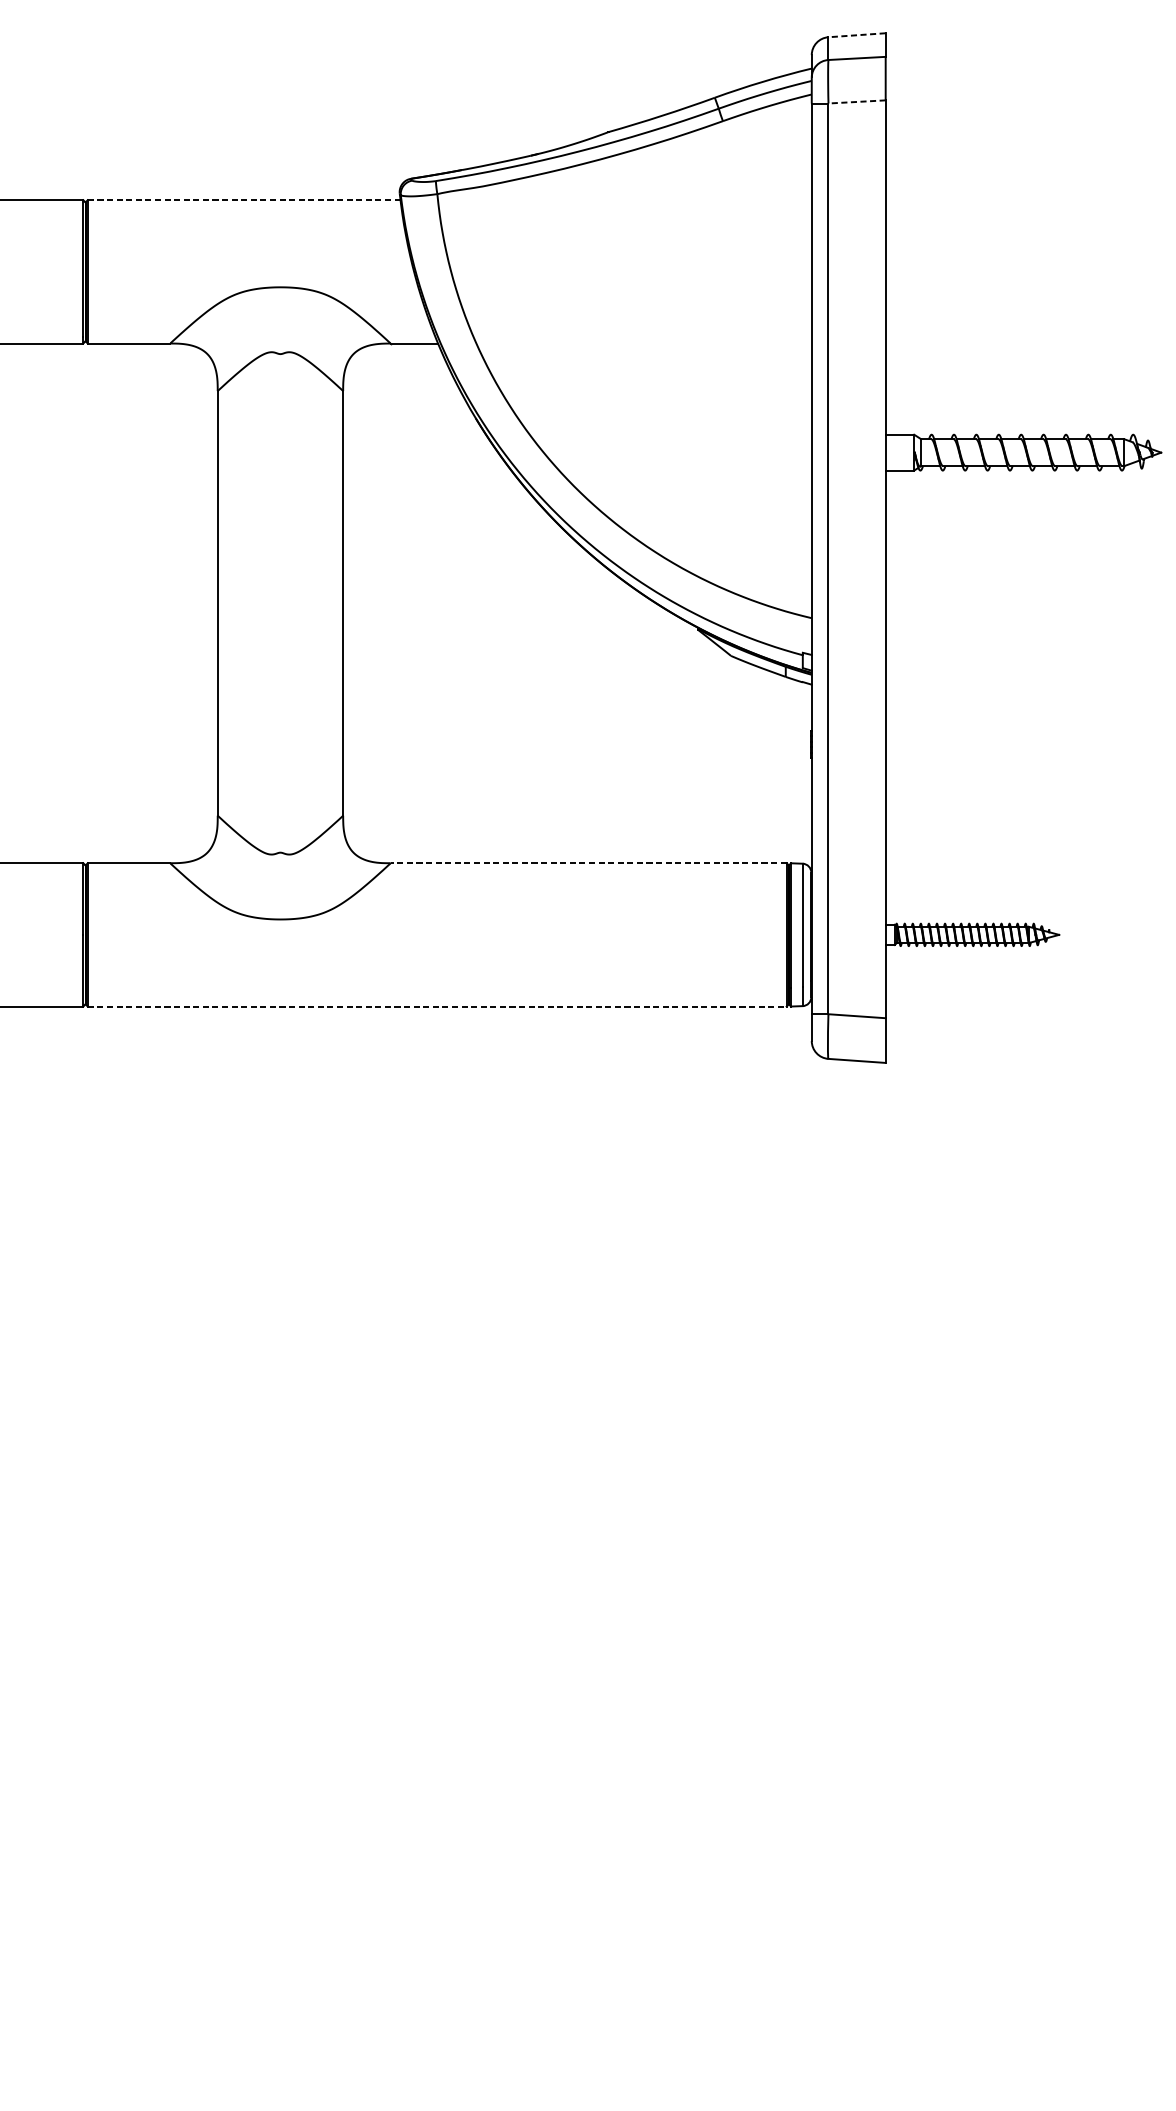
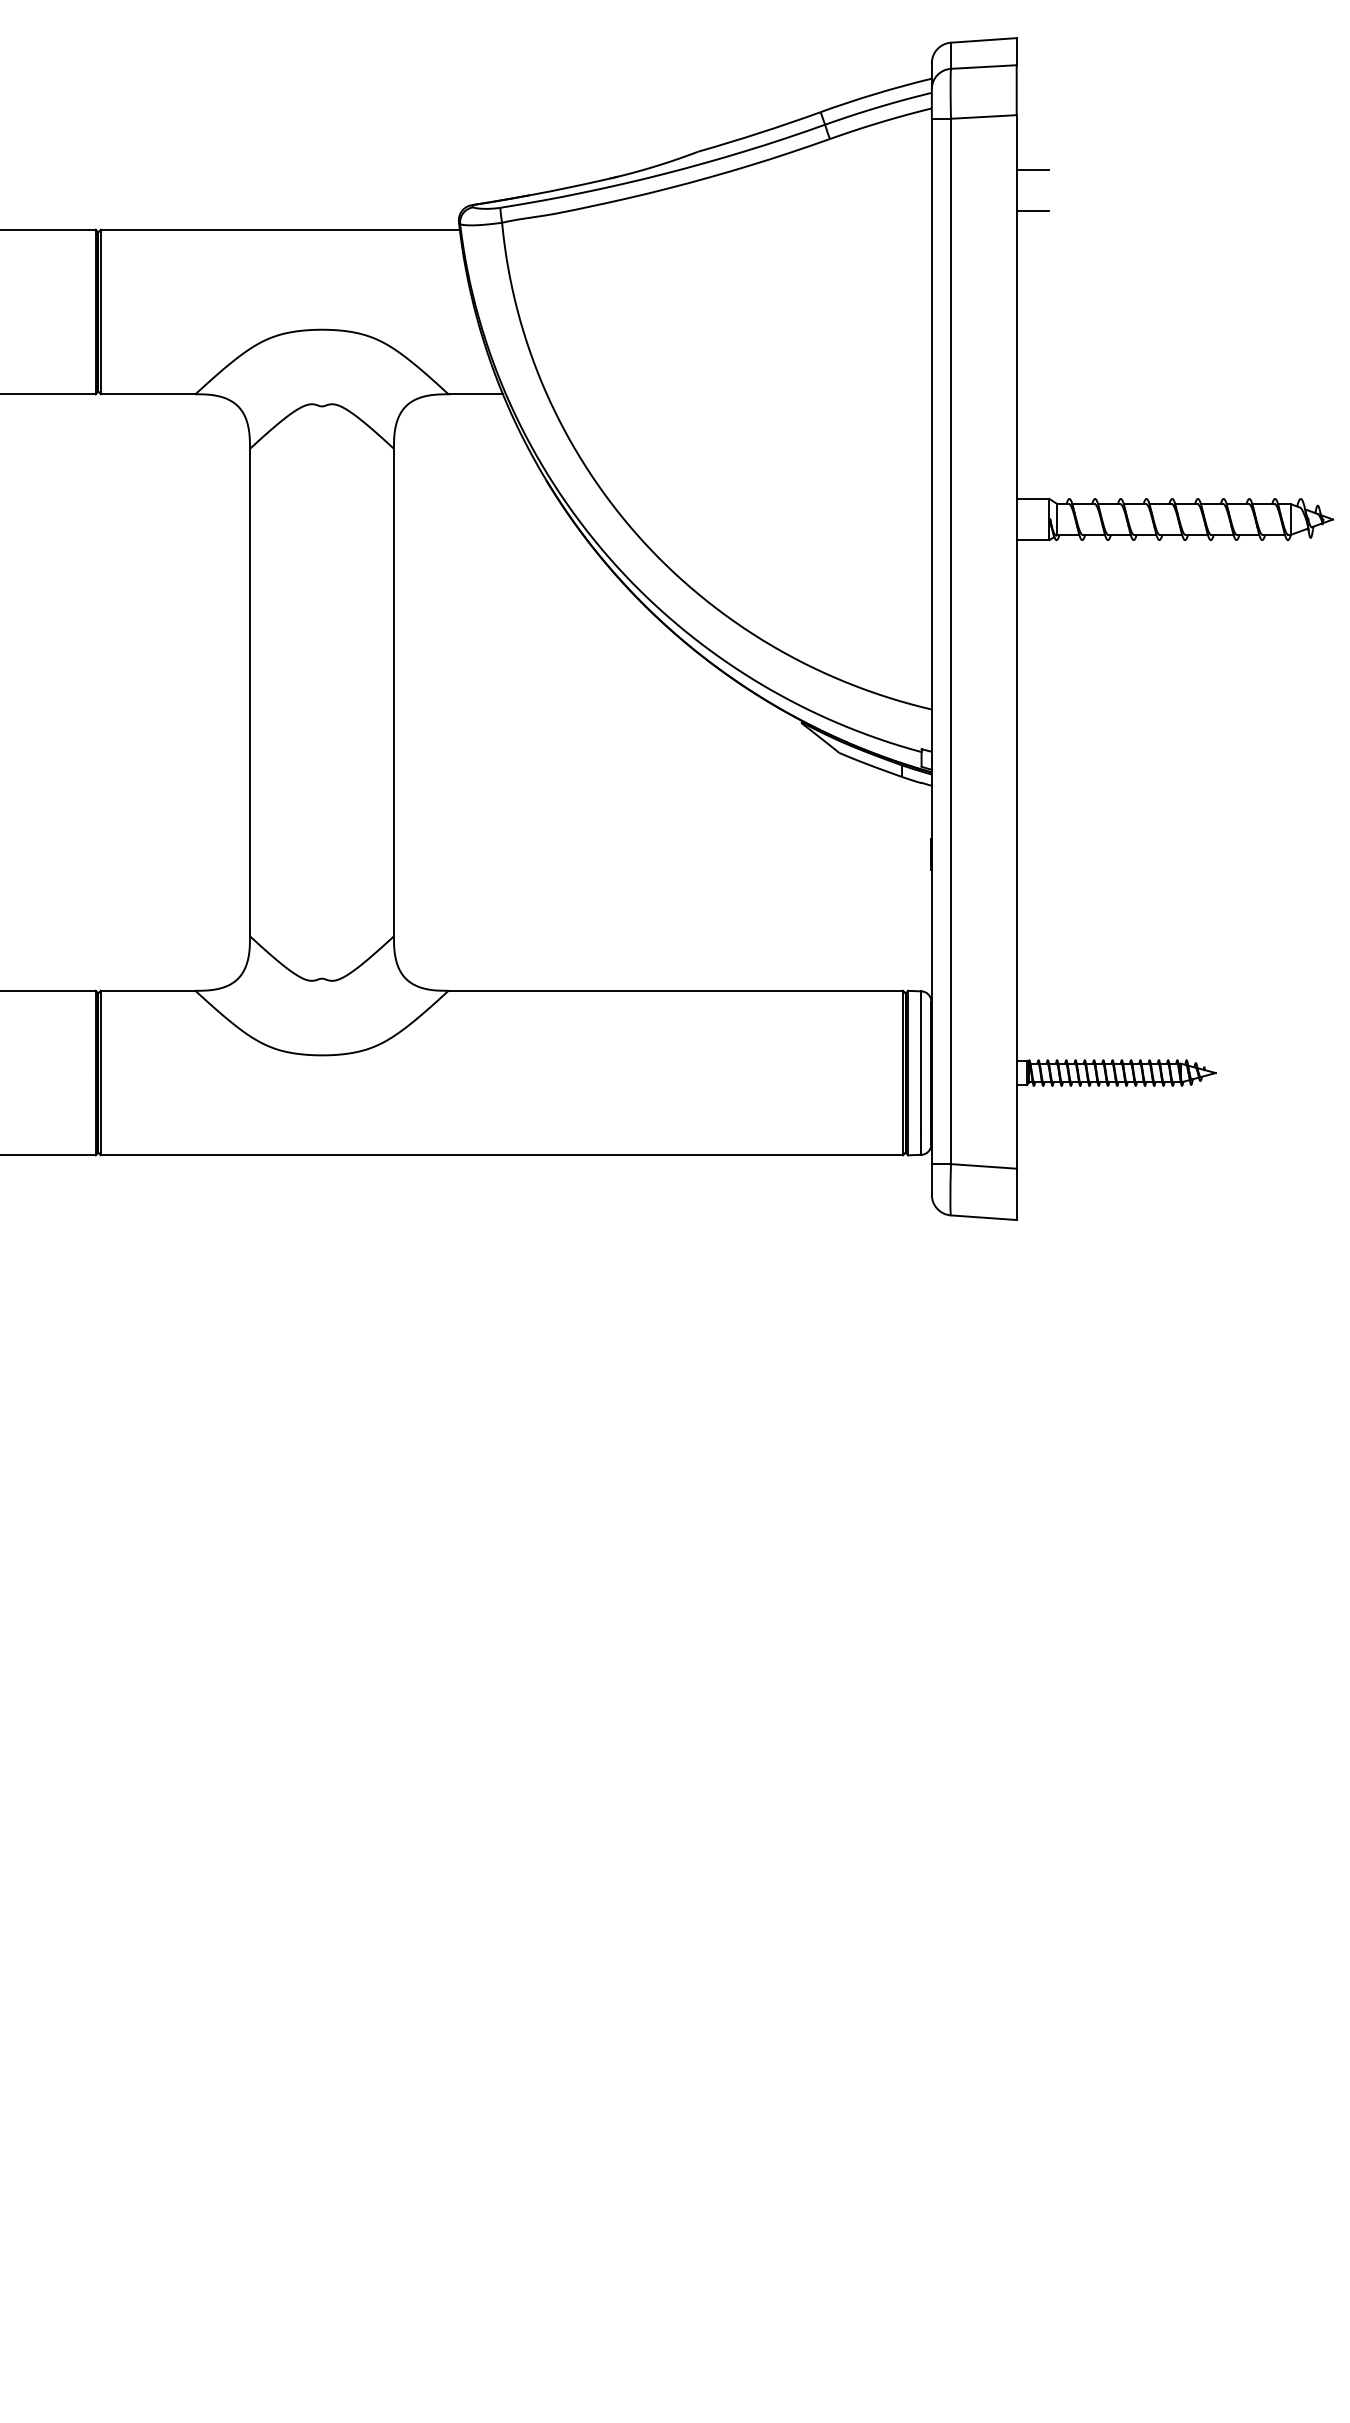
line: (856, 35) -> (983, 40), dashed -> solid
line: (856, 101) -> (983, 116), dashed -> solid
line: (899, 147) -> (1032, 169), added
line: (899, 184) -> (1032, 211), added
line: (244, 199) -> (280, 229), dashed -> solid
line: (588, 862) -> (675, 990), dashed -> solid
line: (437, 1006) -> (502, 1155), dashed -> solid

